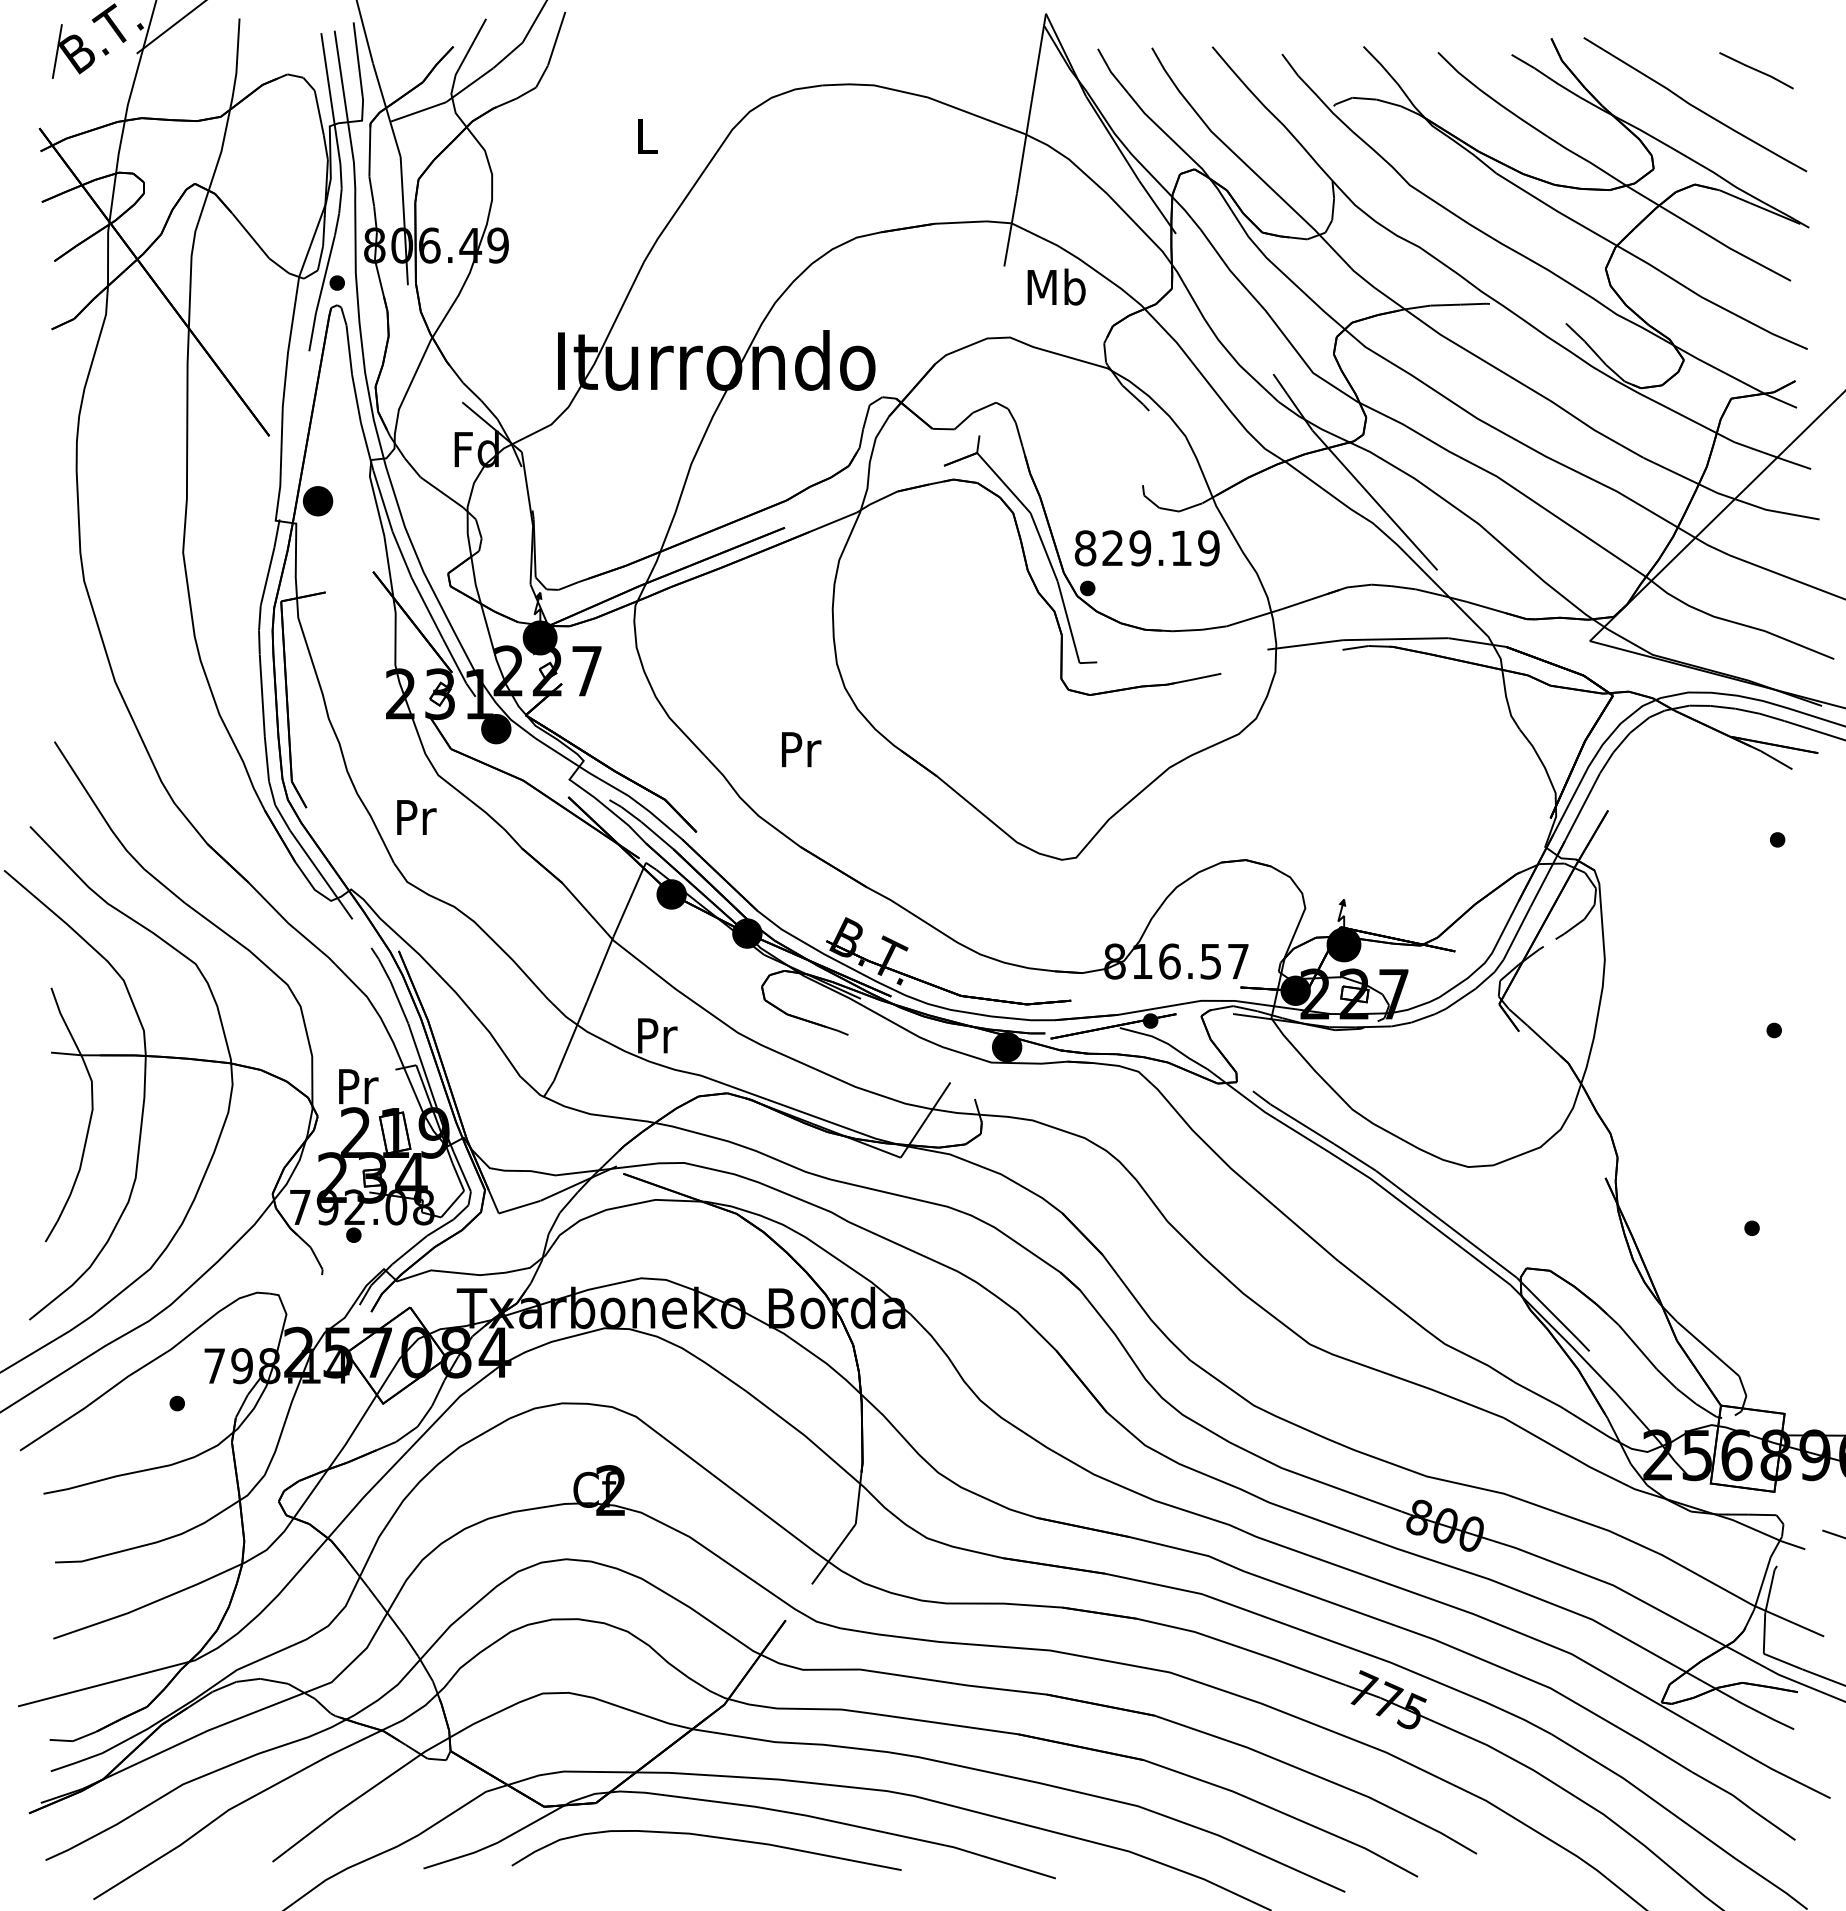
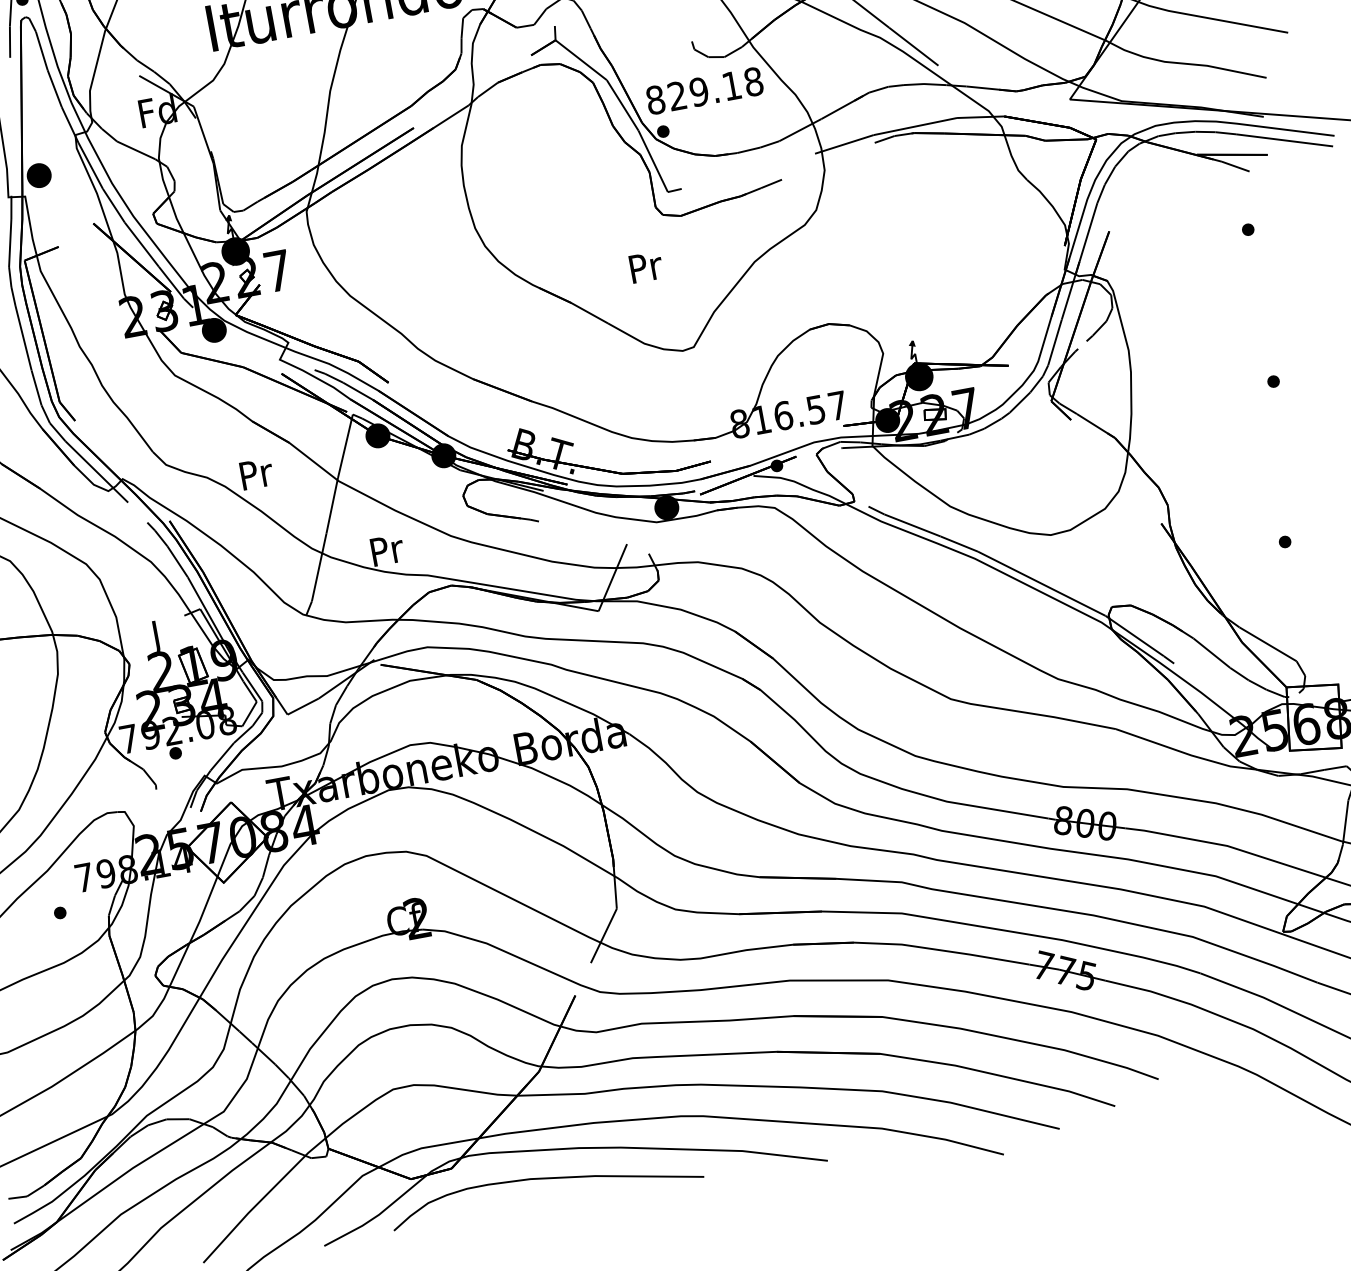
text: (1208, 548) -> (753, 82), 829.19 -> 829.18
text: (801, 749) -> (646, 267), moved
text: (416, 817) -> (256, 473), moved
text: (358, 1091) -> (158, 638), Pr -> J

